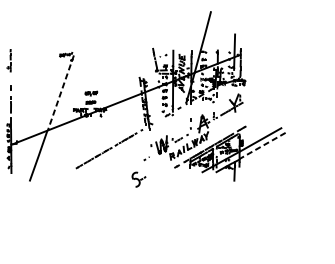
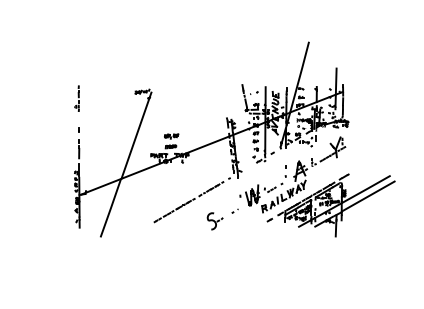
line: (60, 93) -> (136, 136), dashed -> solid
line: (262, 145) -> (367, 196), dashed -> solid
part: (138, 179) -> (214, 221), moved

